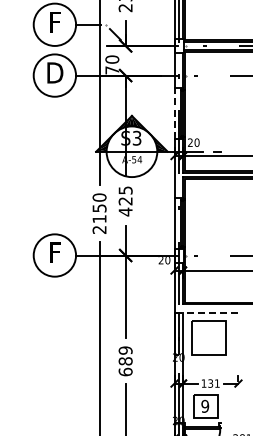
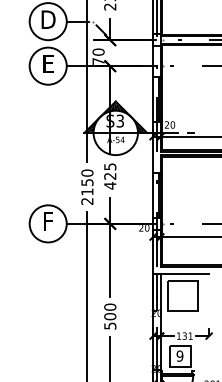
text: (55, 22) -> (48, 19), F -> D
text: (55, 72) -> (48, 63), D -> E
line: (174, 113) -> (153, 99), dashed -> solid
line: (206, 312) -> (181, 273), dashed -> solid
text: (125, 361) -> (110, 316), 689 -> 500

